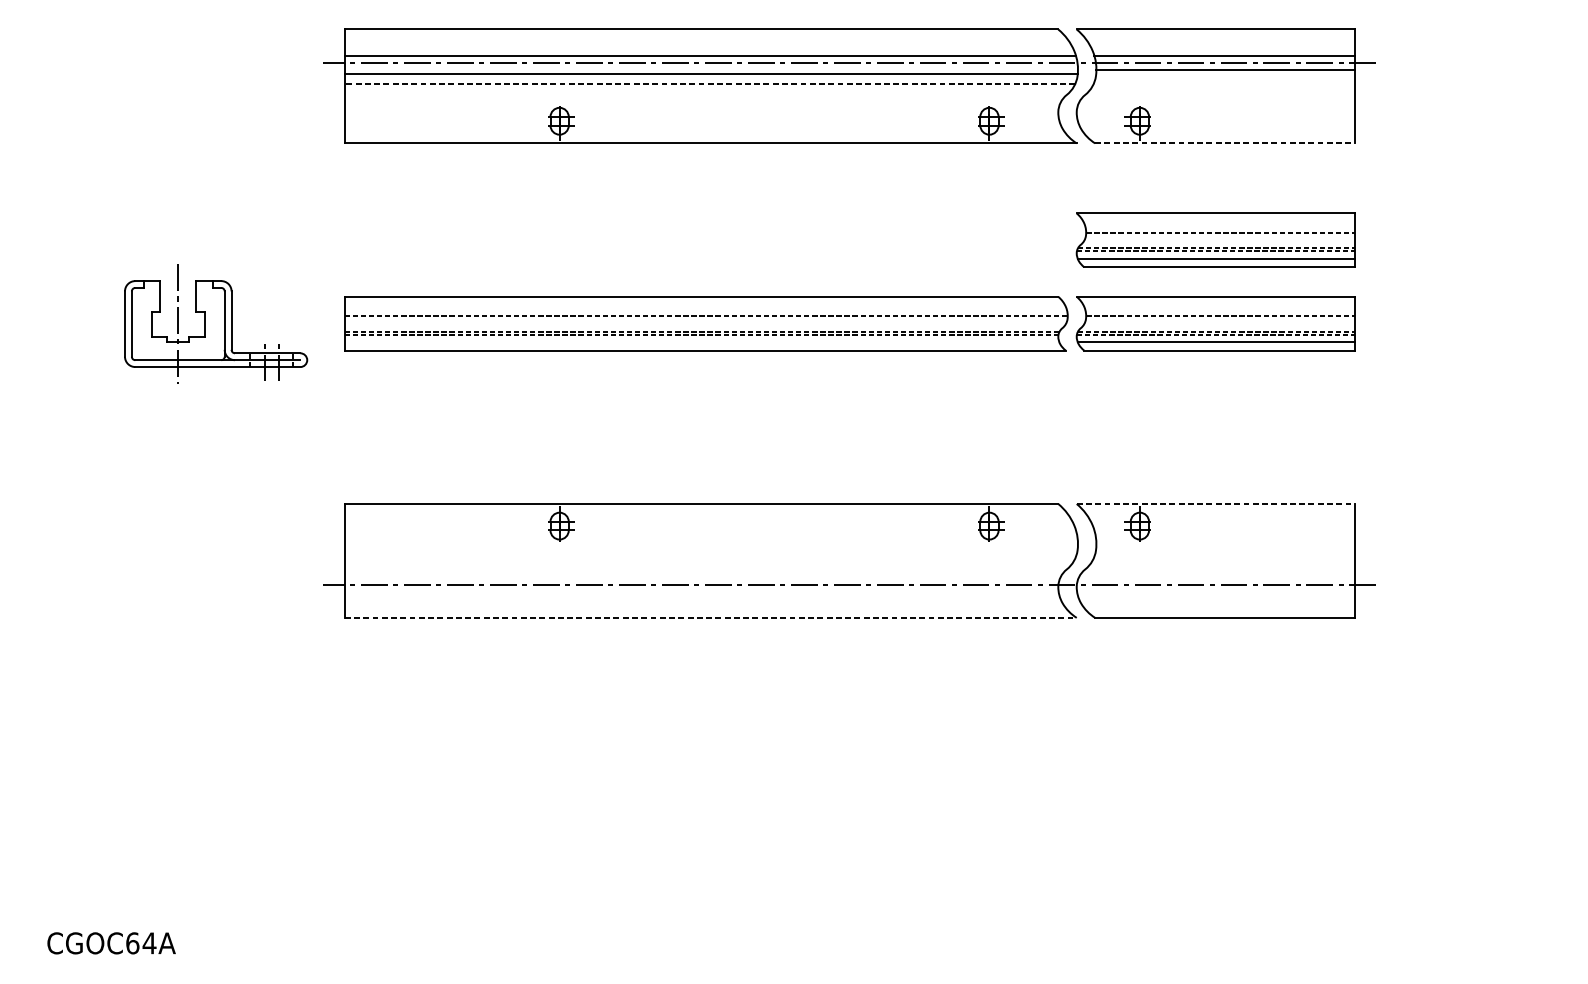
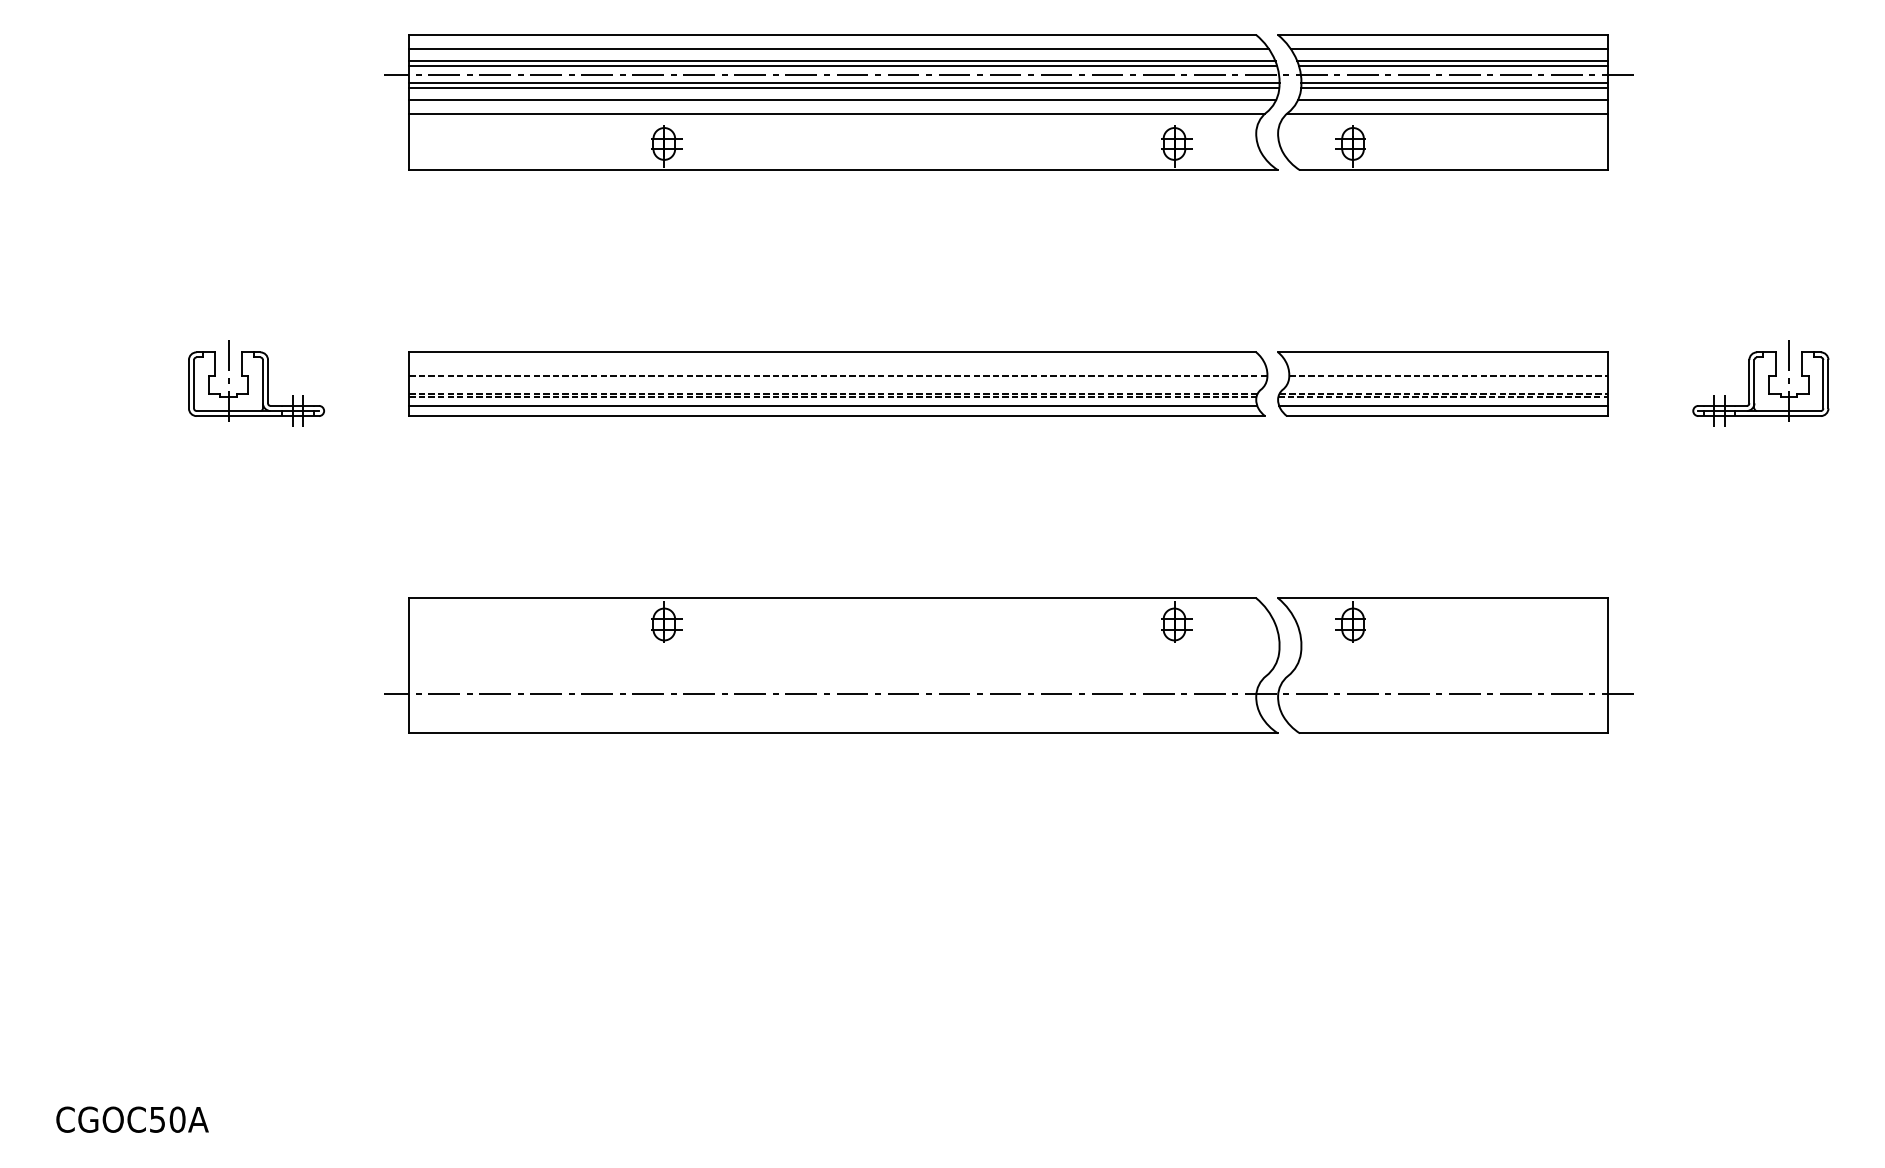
line: (707, 41) -> (839, 49), added
line: (1221, 41) -> (1449, 49), added
line: (709, 51) -> (842, 61), added
line: (1223, 51) -> (1452, 61), added
line: (711, 69) -> (844, 82), added
line: (1225, 73) -> (1454, 87), added
line: (709, 84) -> (842, 100), dashed -> solid
line: (1224, 84) -> (1453, 100), added
line: (704, 96) -> (836, 114), added
line: (1219, 96) -> (1447, 114), added
line: (1225, 143) -> (1454, 170), dashed -> solid
part: (1215, 239) -> (1442, 284), removed
part: (216, 323) -> (256, 383), size x0.62
part: (1483, 323) -> (1760, 383), added
line: (702, 341) -> (833, 405), added
line: (1216, 504) -> (1443, 598), dashed -> solid
line: (711, 617) -> (844, 733), dashed -> solid
text: (141, 943) -> (167, 1119), CGOC64A -> CGOC50A

